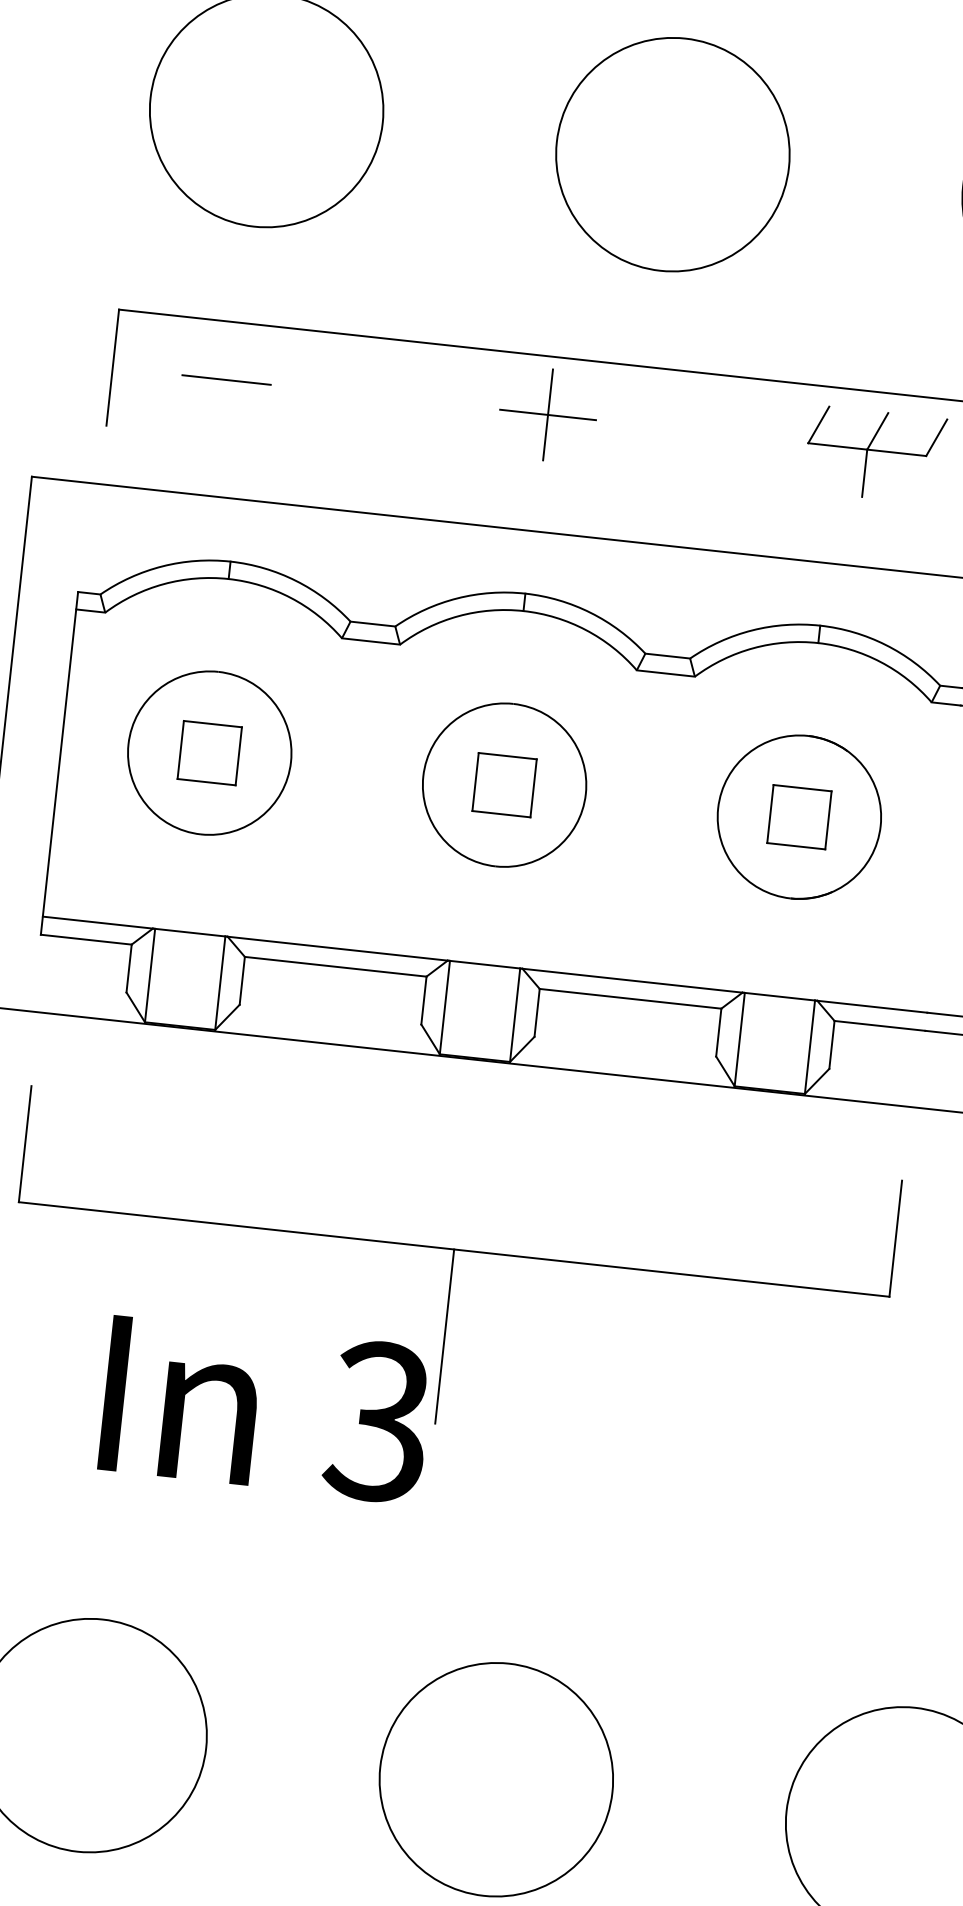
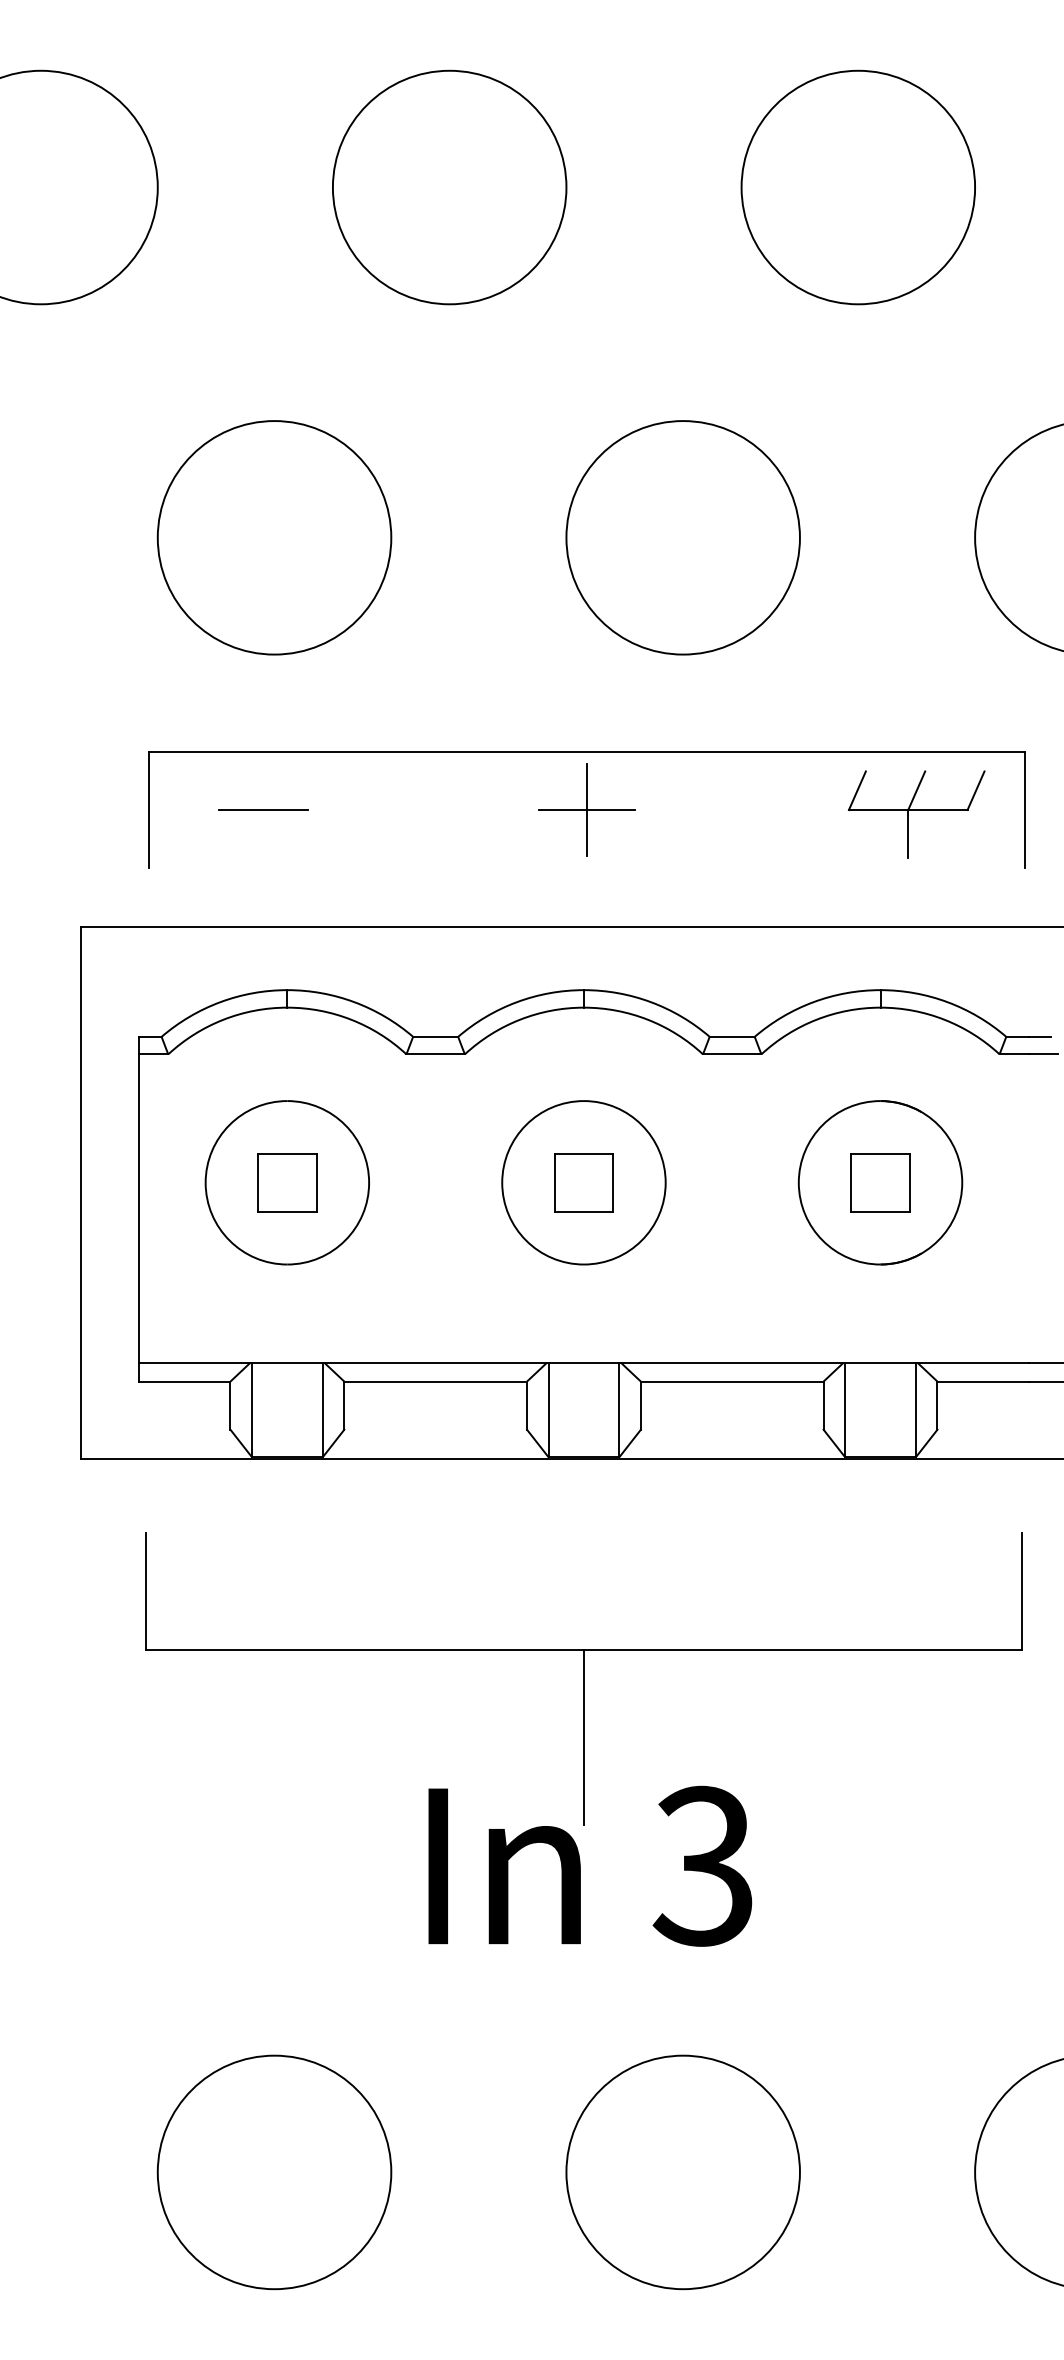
text: (266, 1408) -> (590, 1865), moved

